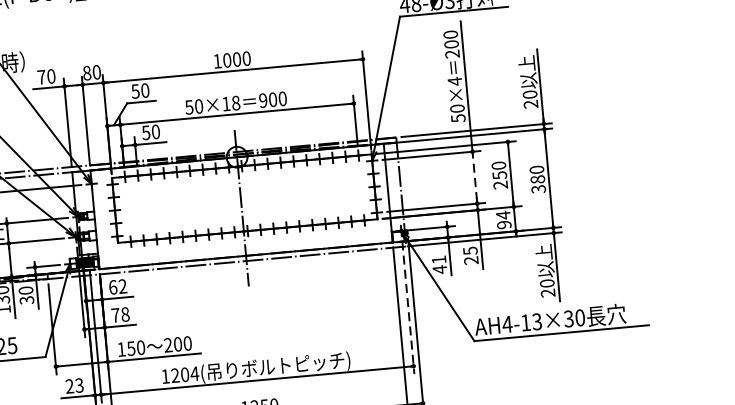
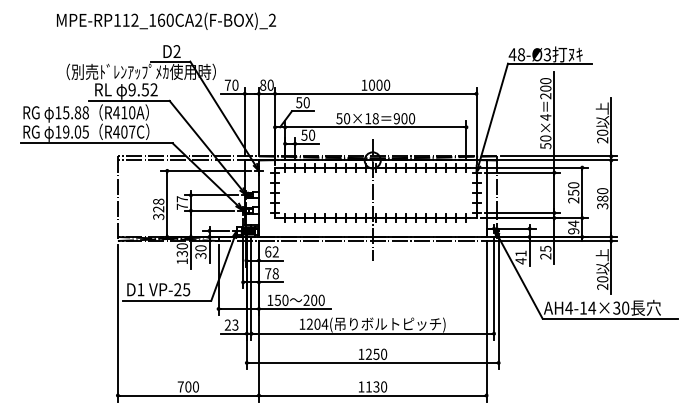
line: (475, 177) -> (554, 192), dashed -> solid
line: (408, 307) -> (494, 288), dashed -> solid
text: (537, 320) -> (592, 307), AH4-13×30 -> AH4-14×30

